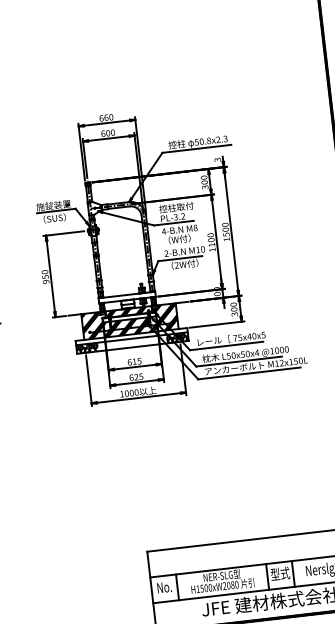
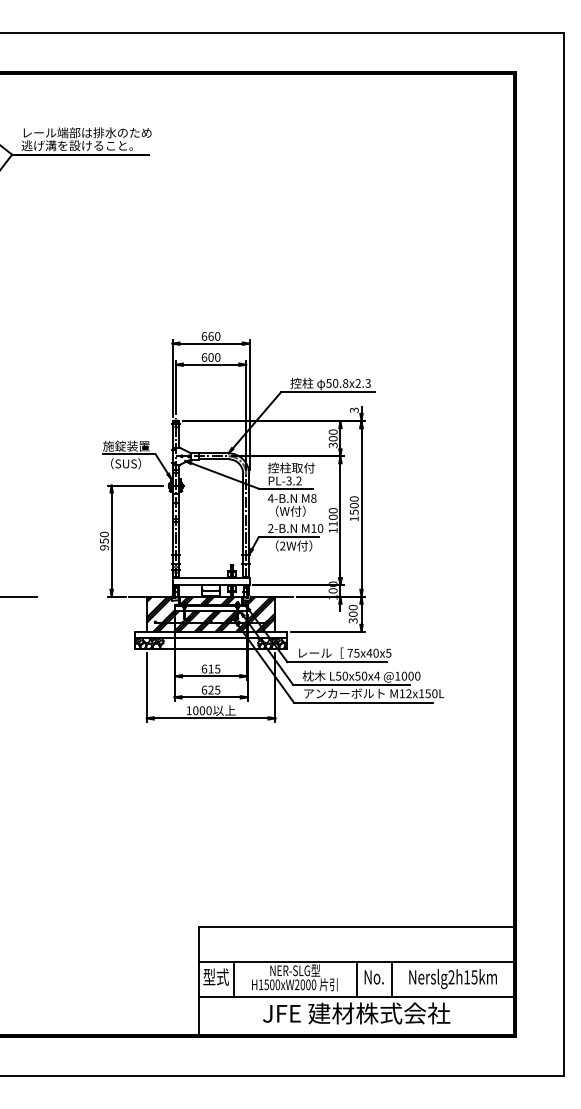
text: (279, 573) -> (373, 976), 型式 -> No.
text: (232, 585) -> (308, 985), H1500xW2080 -> H1500xW2000
text: (163, 586) -> (215, 976), No. -> 型式

